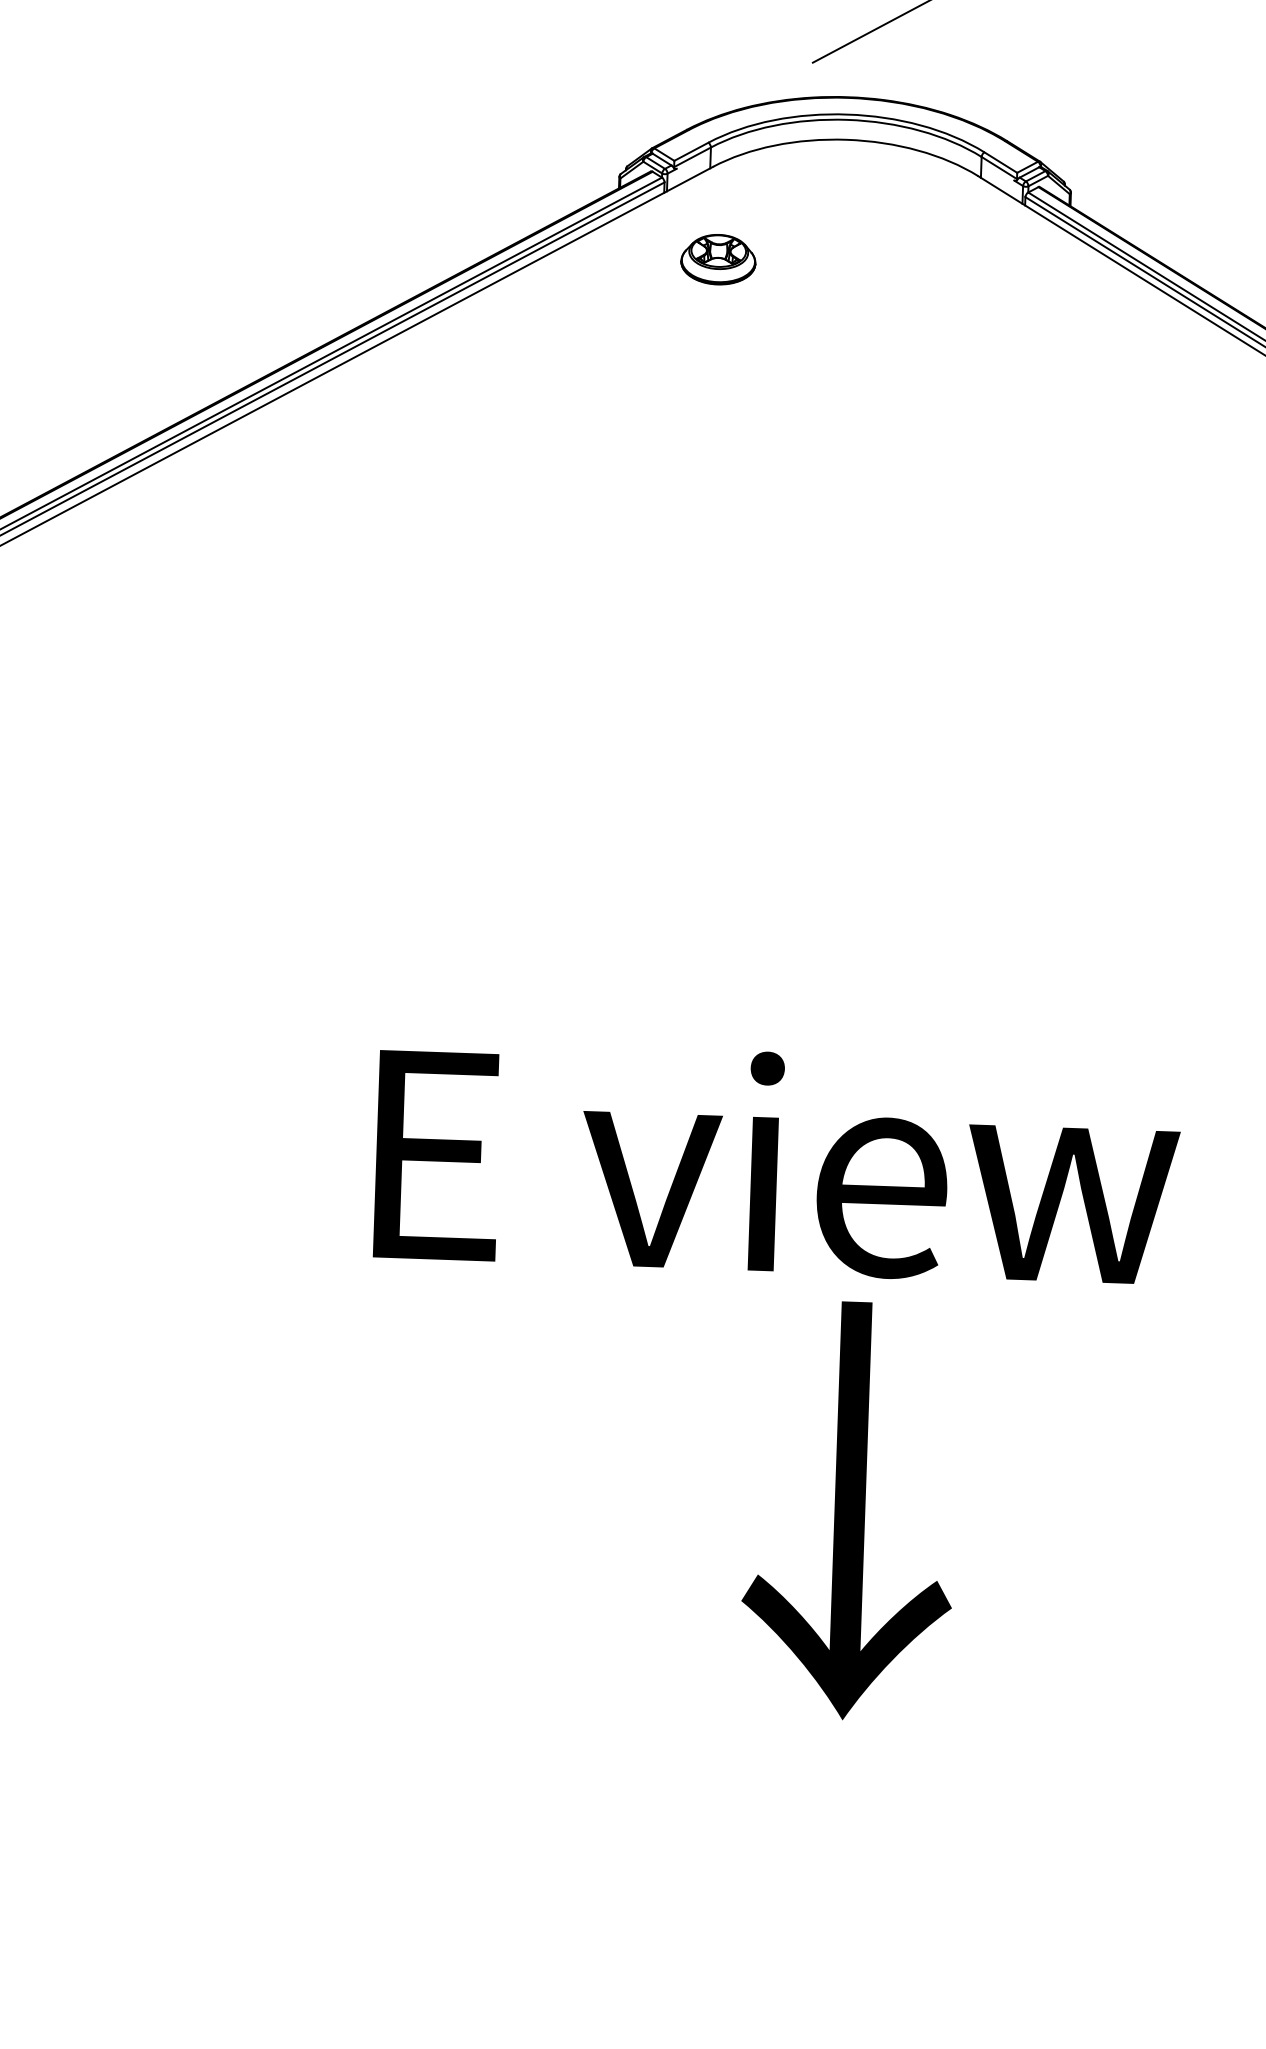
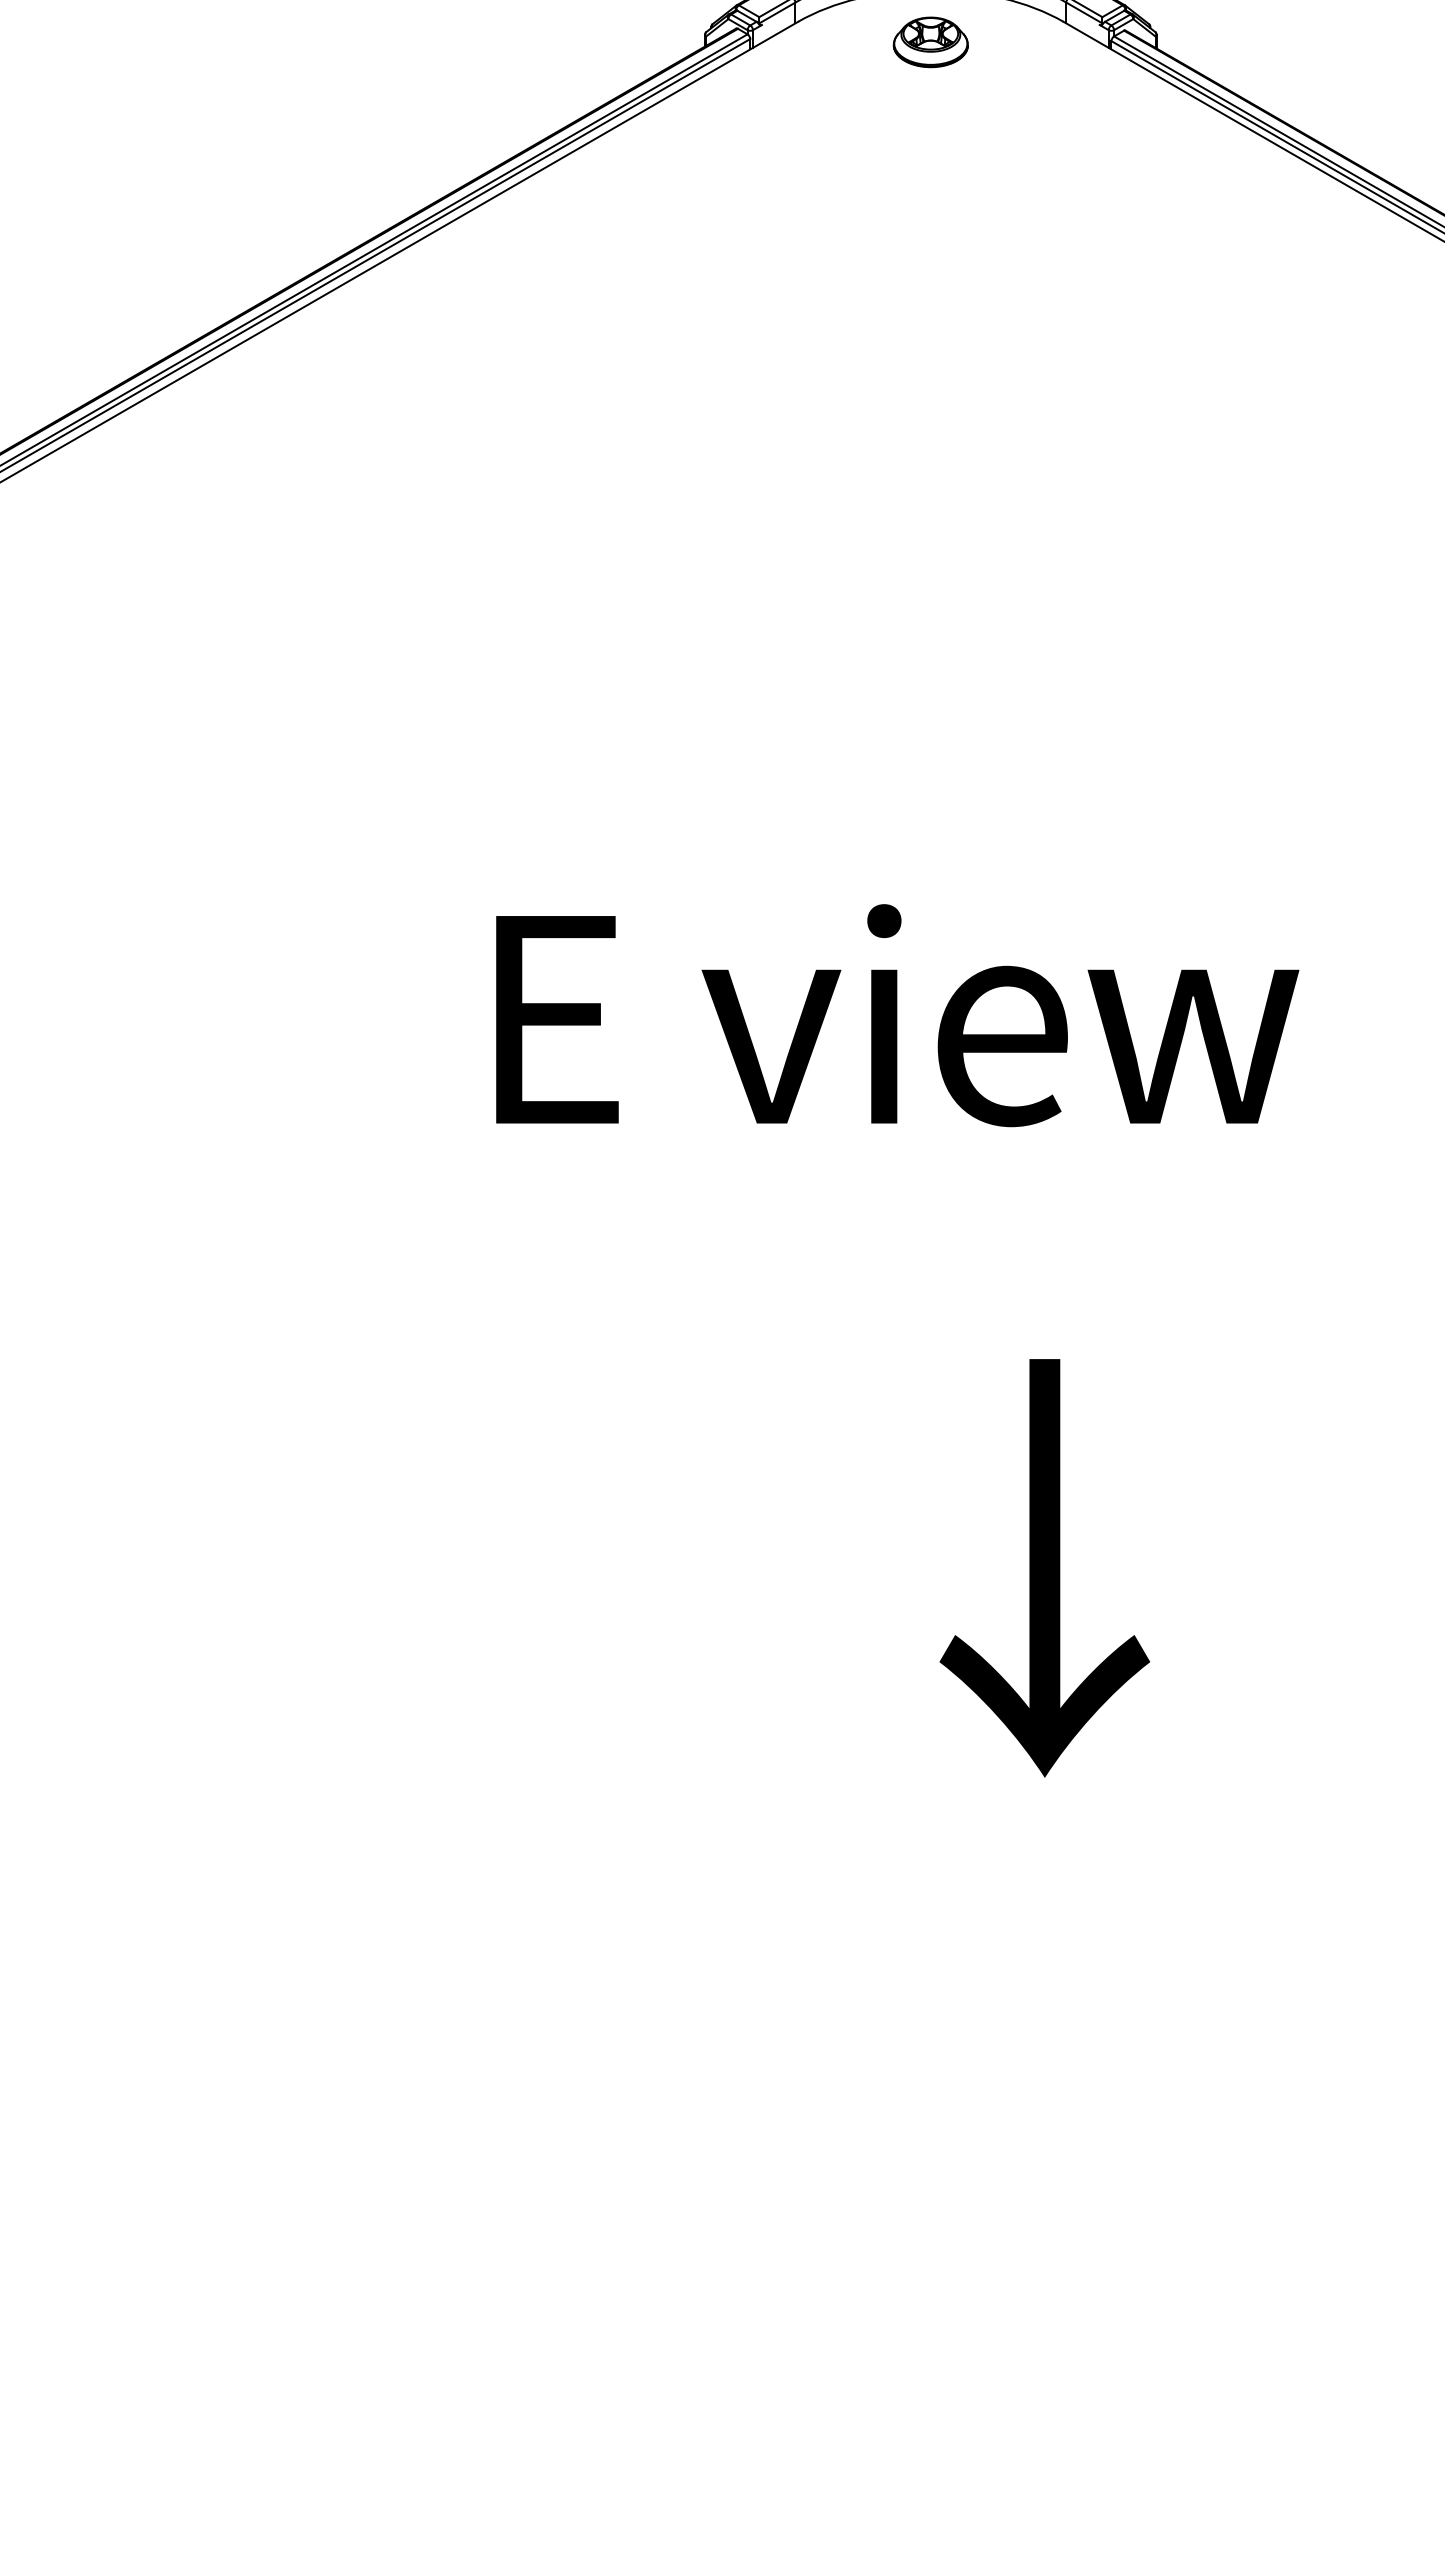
part: (718, 259) -> (930, 42), moved
text: (849, 1511) -> (1044, 1568), moved

